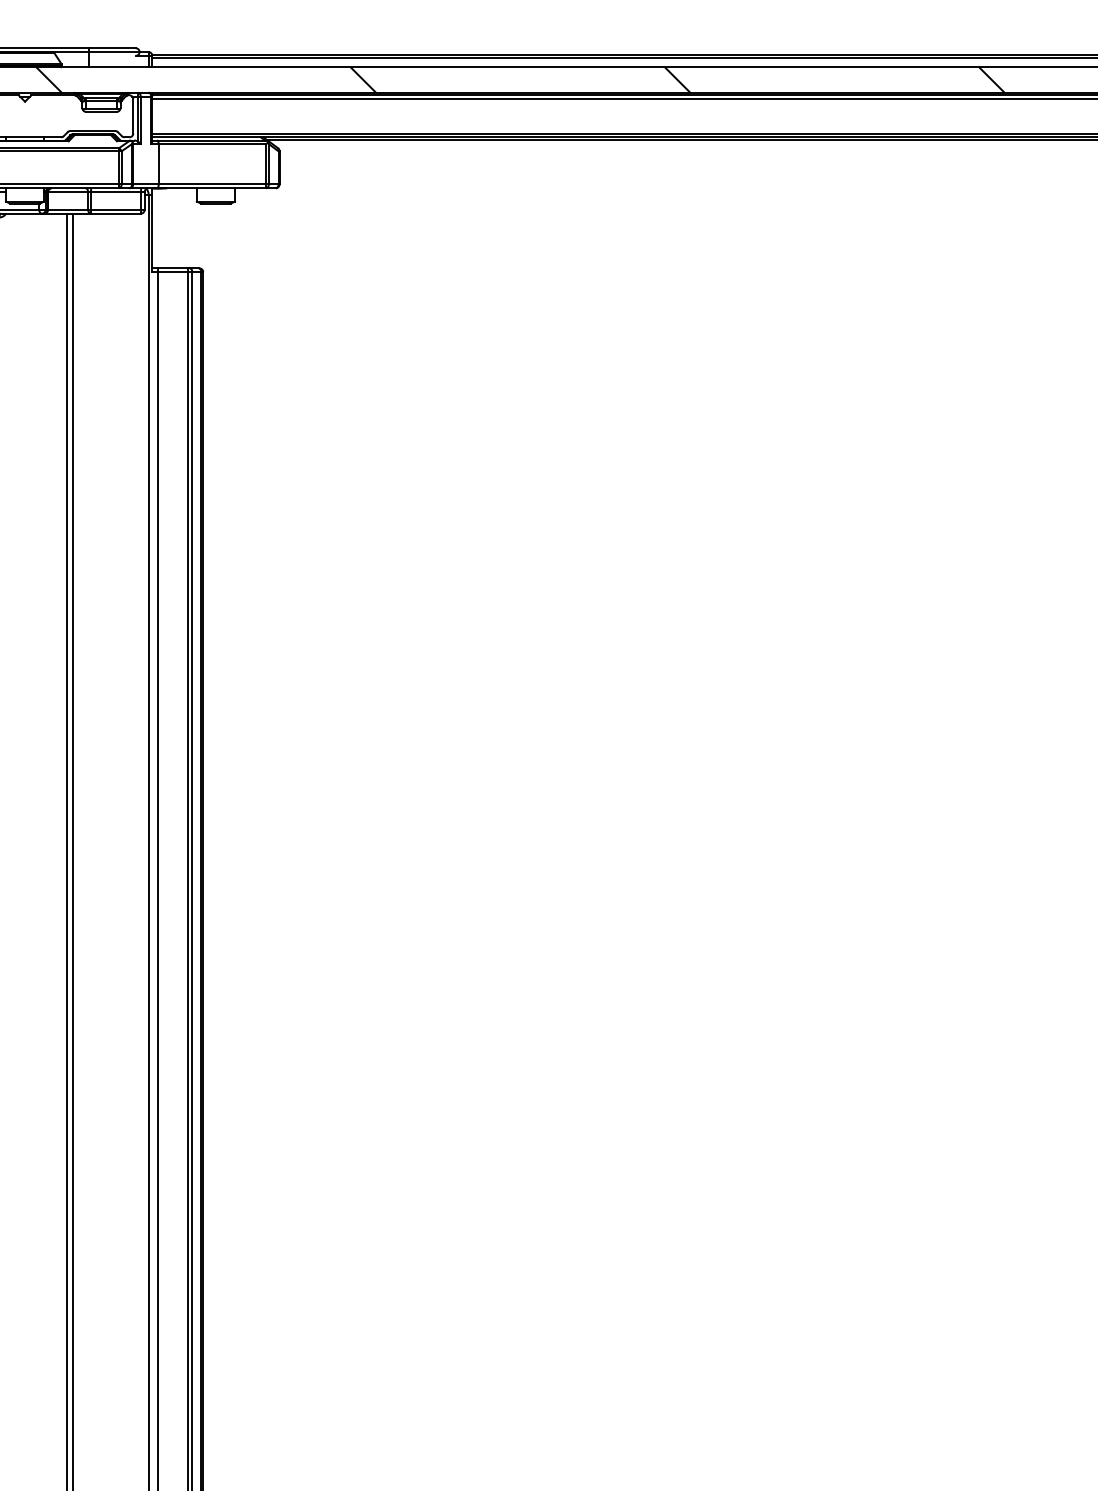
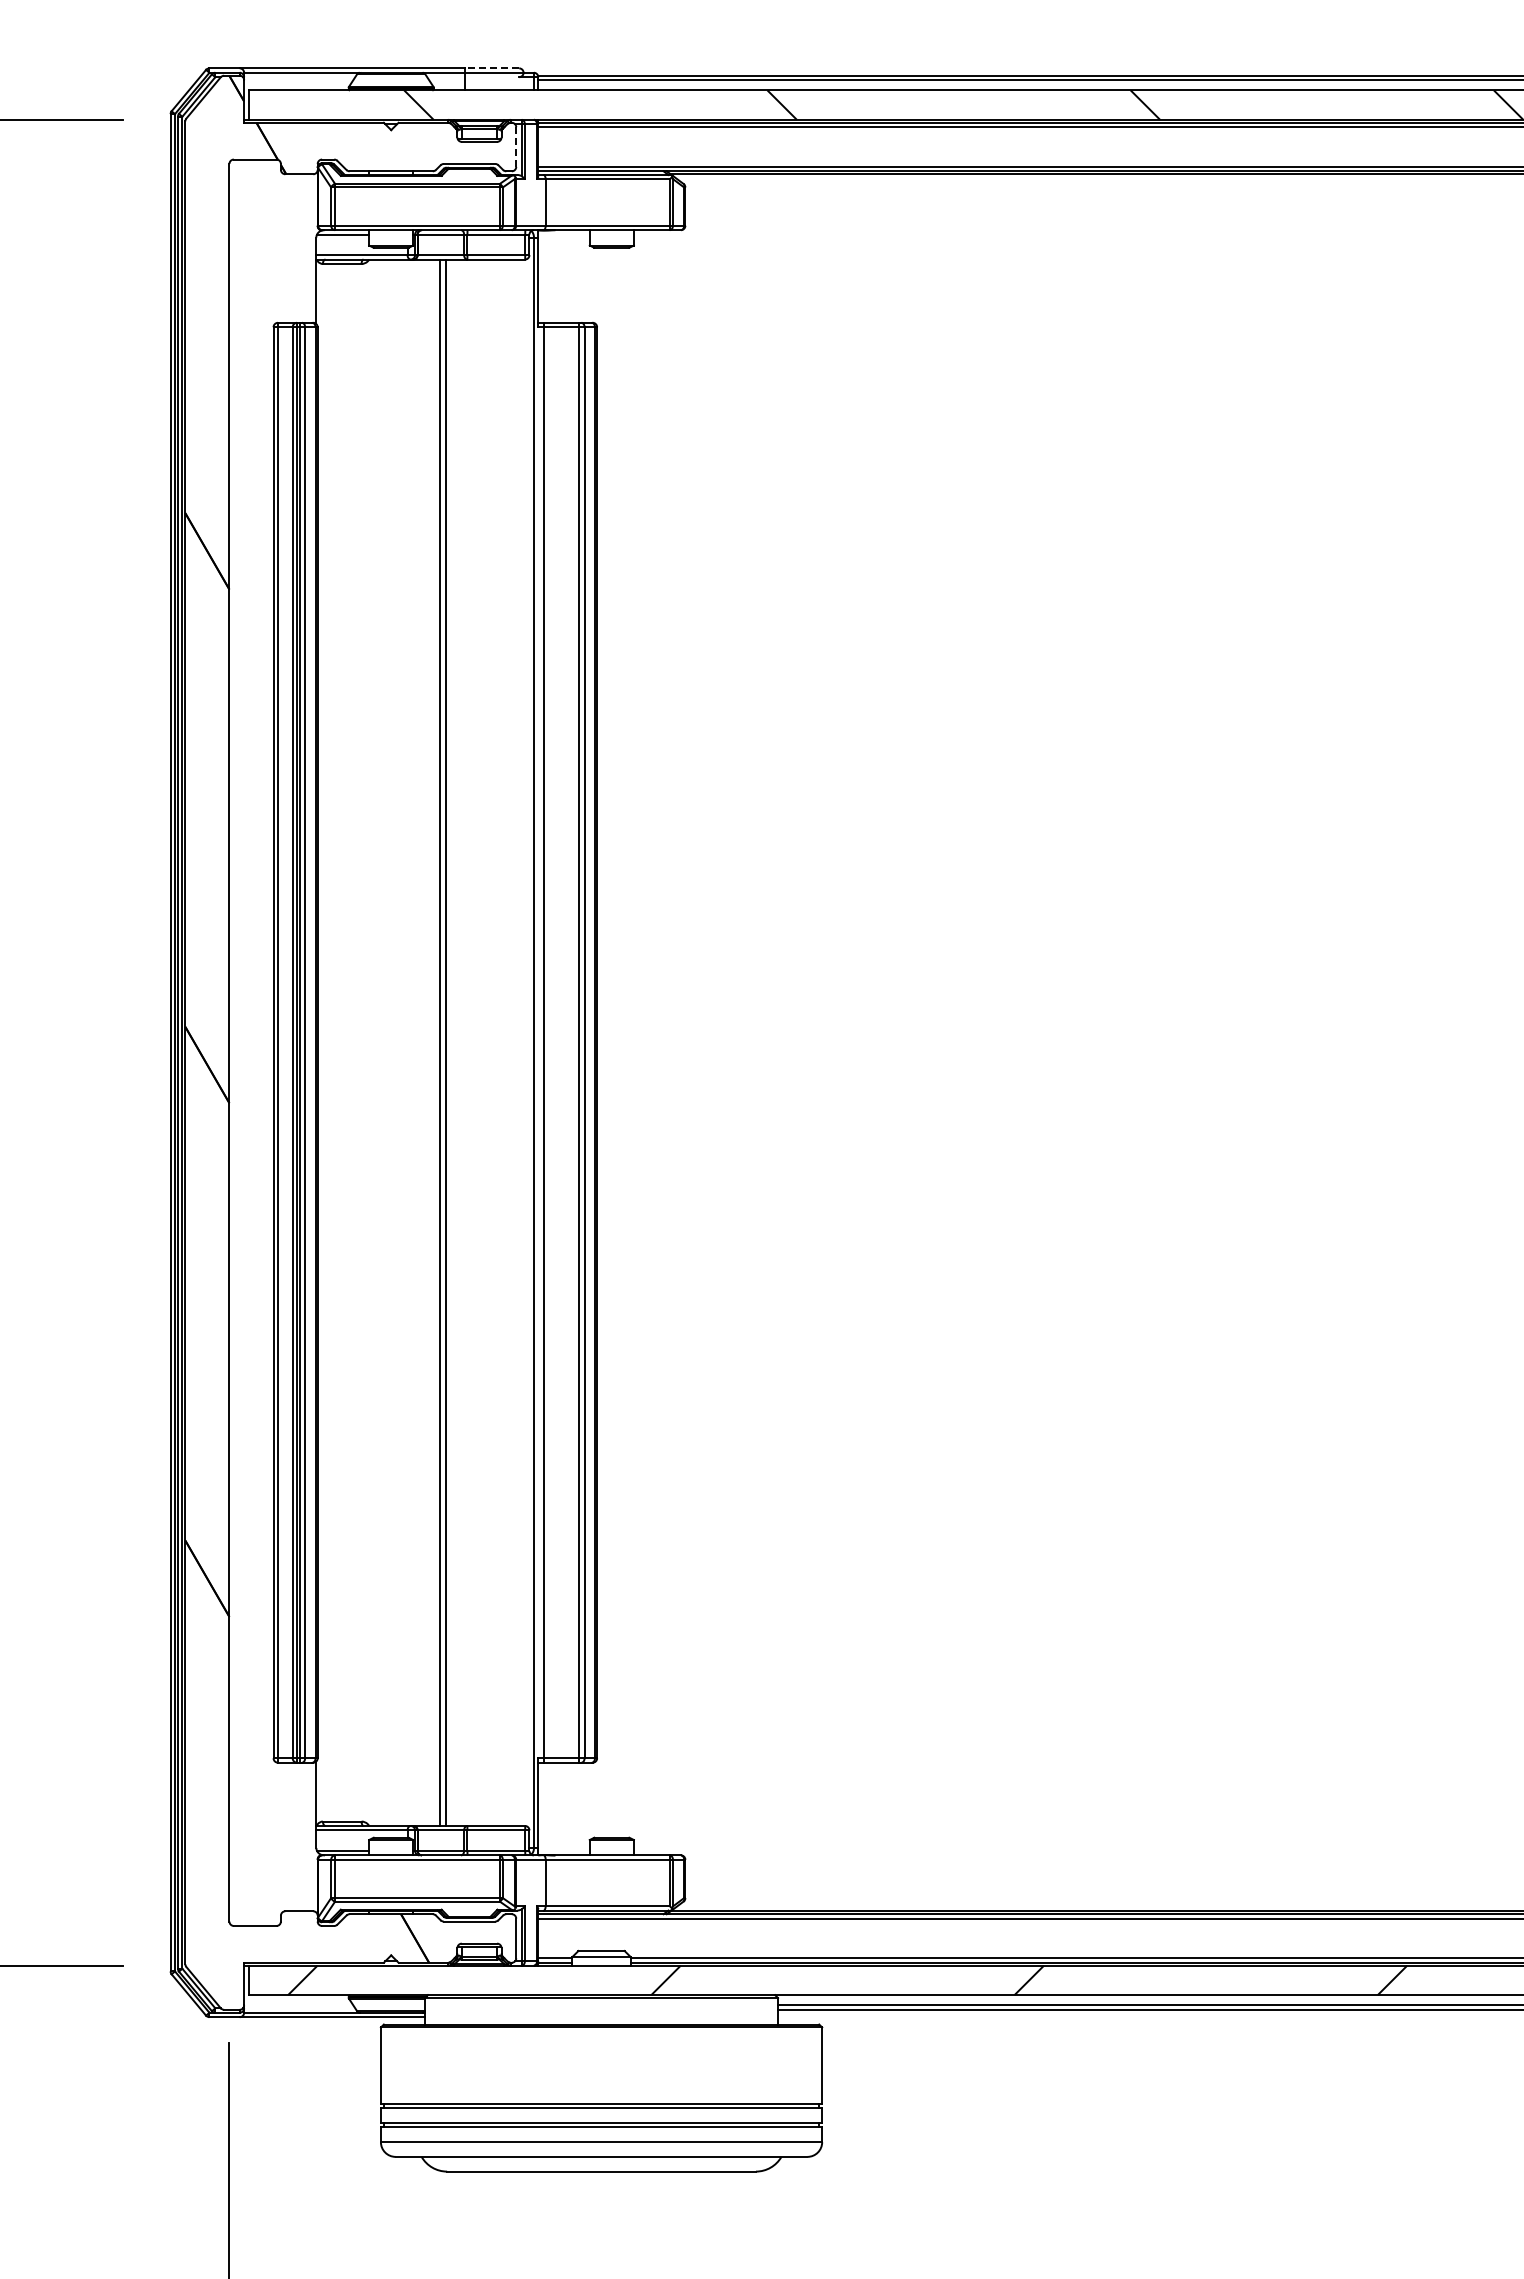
line: (111, 48) -> (491, 68), solid -> dashed
line: (133, 116) -> (516, 147), solid -> dashed

